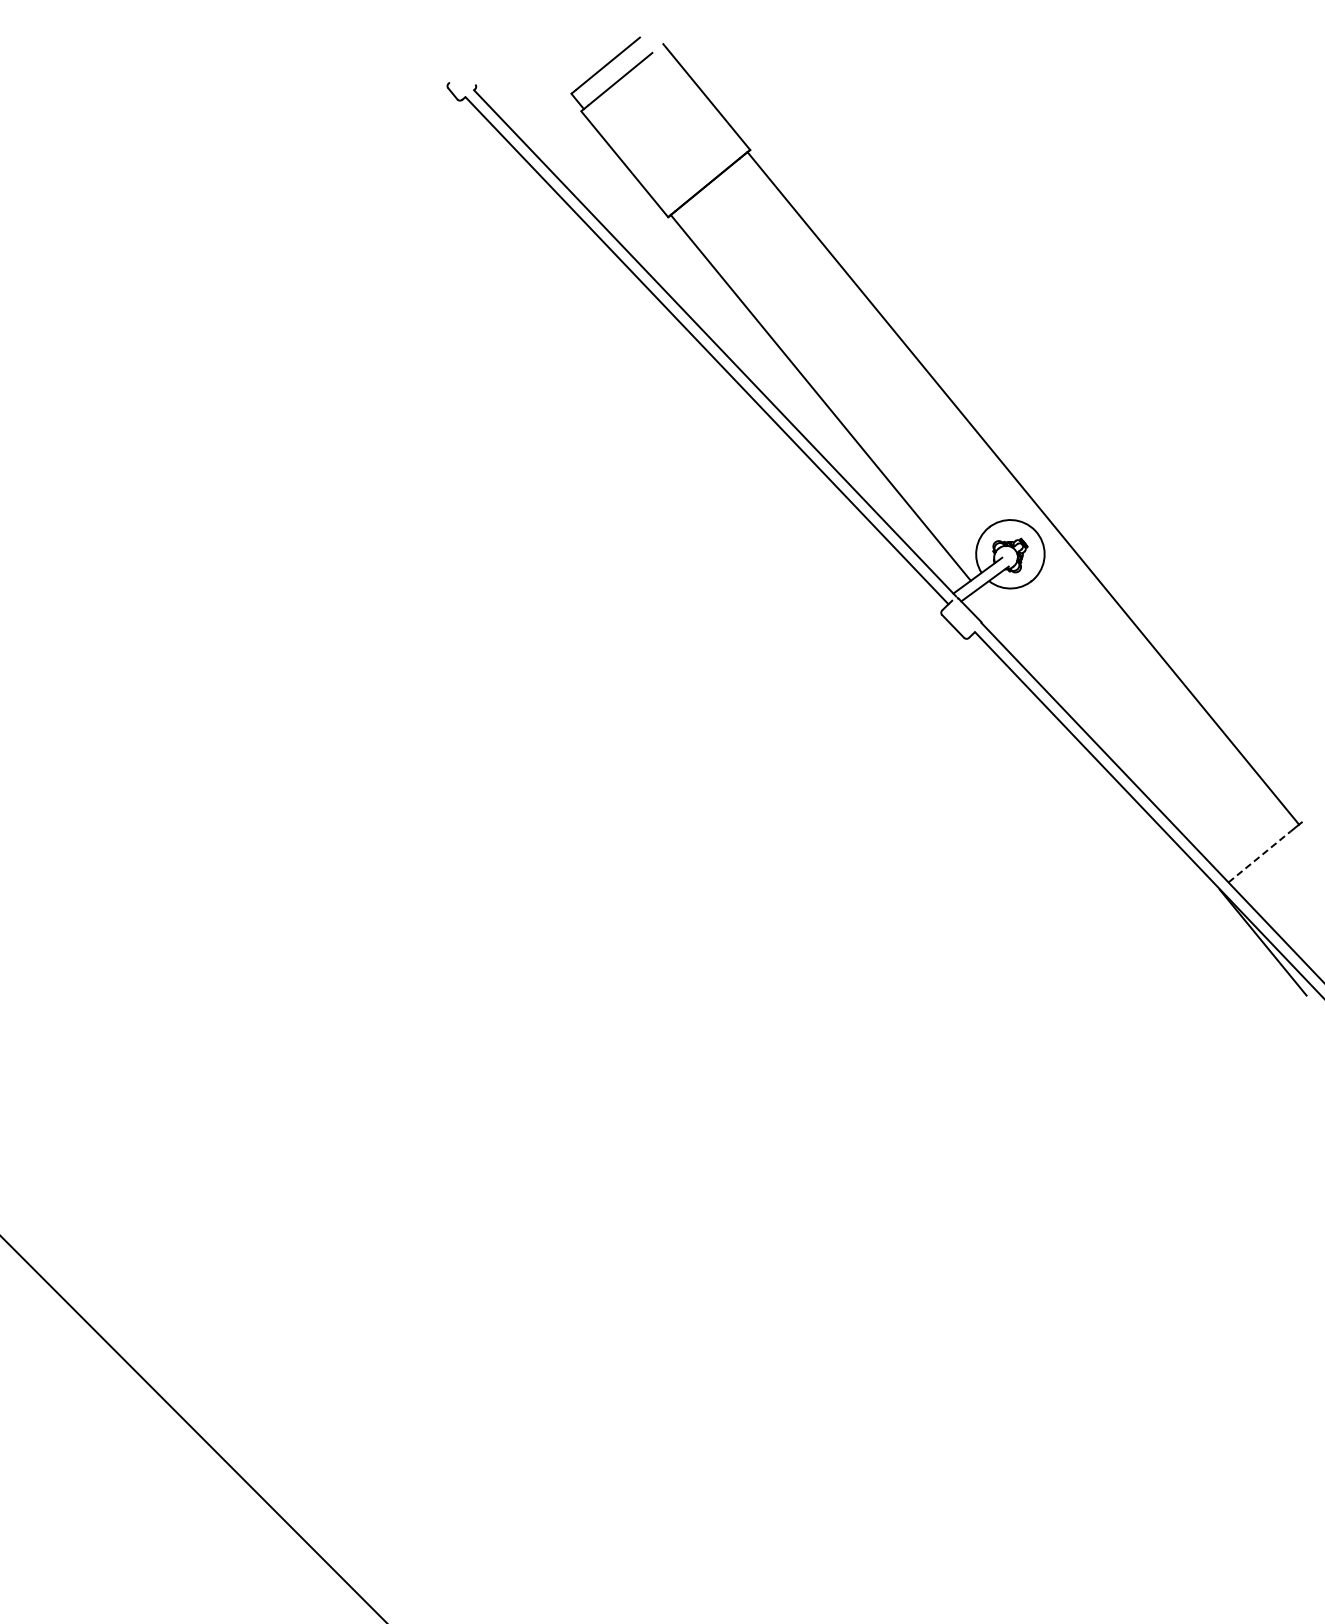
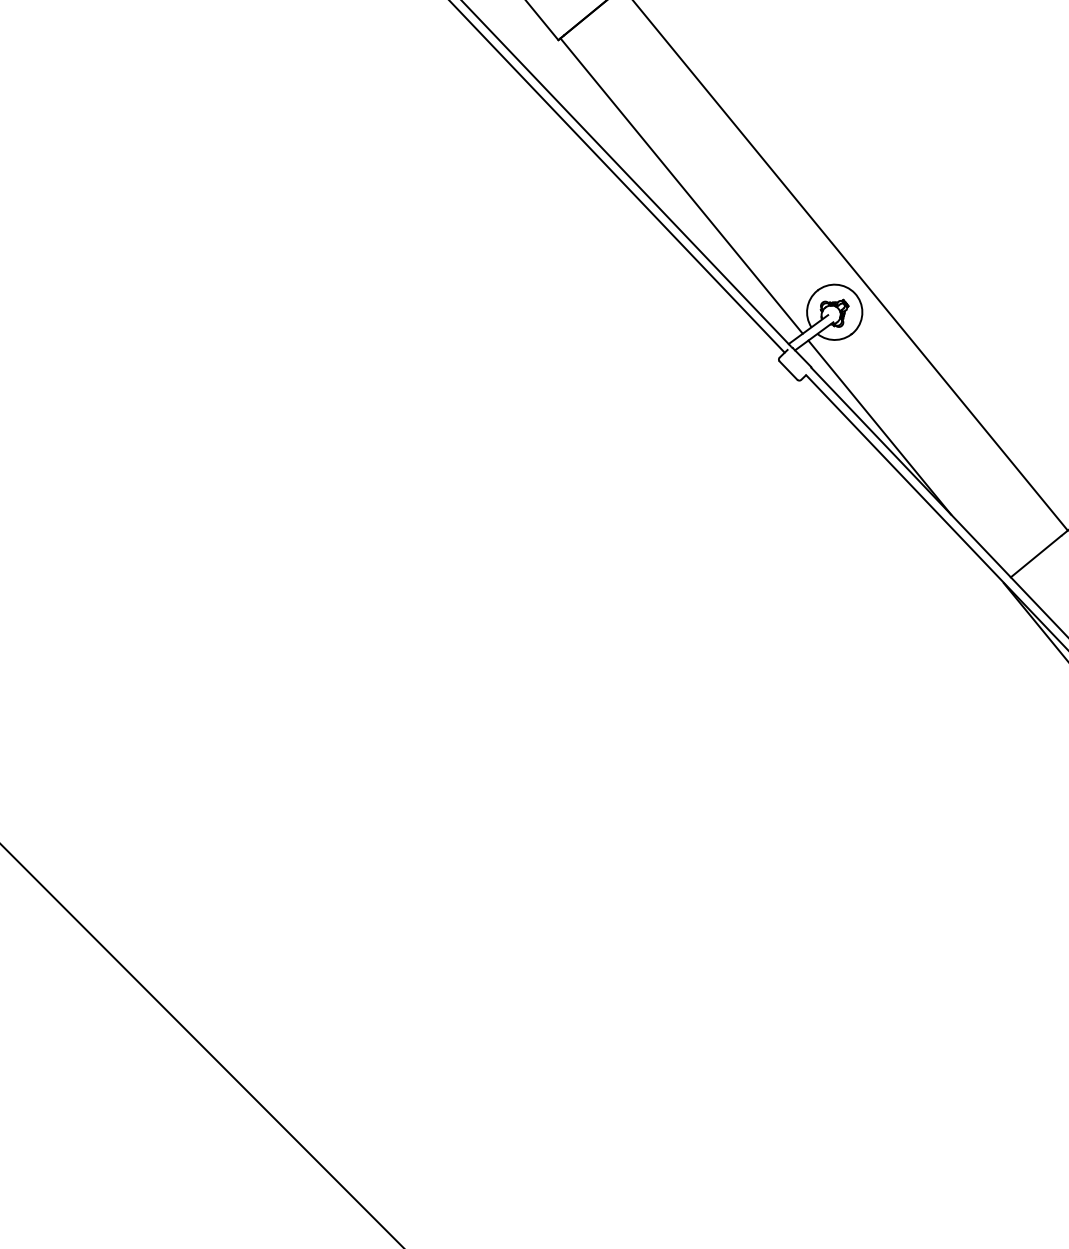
line: (1065, 696) -> (879, 427), added
line: (1260, 856) -> (1036, 556), dashed -> solid

